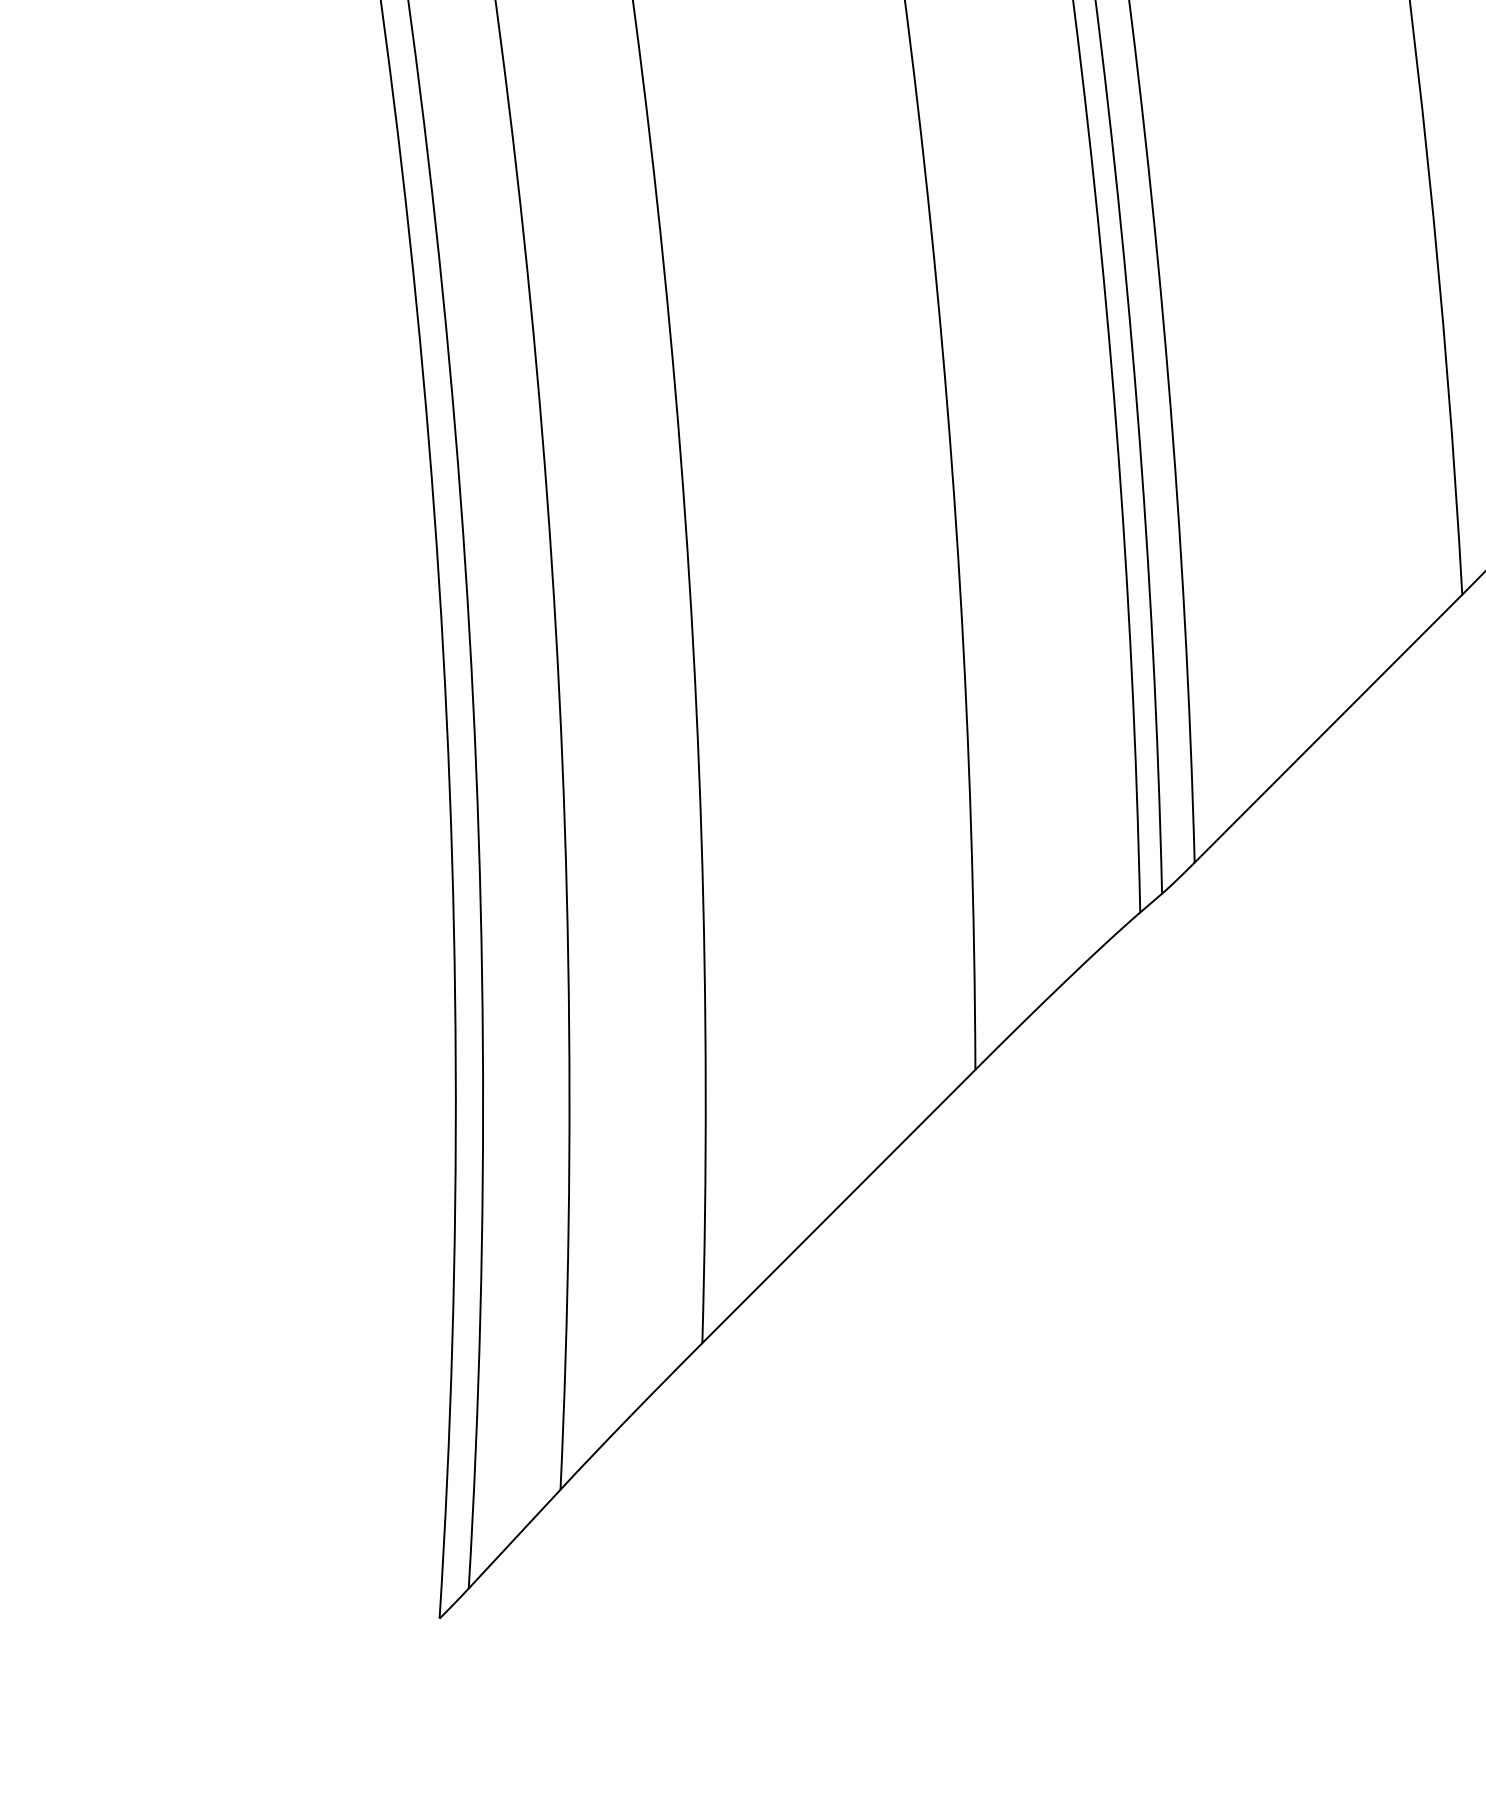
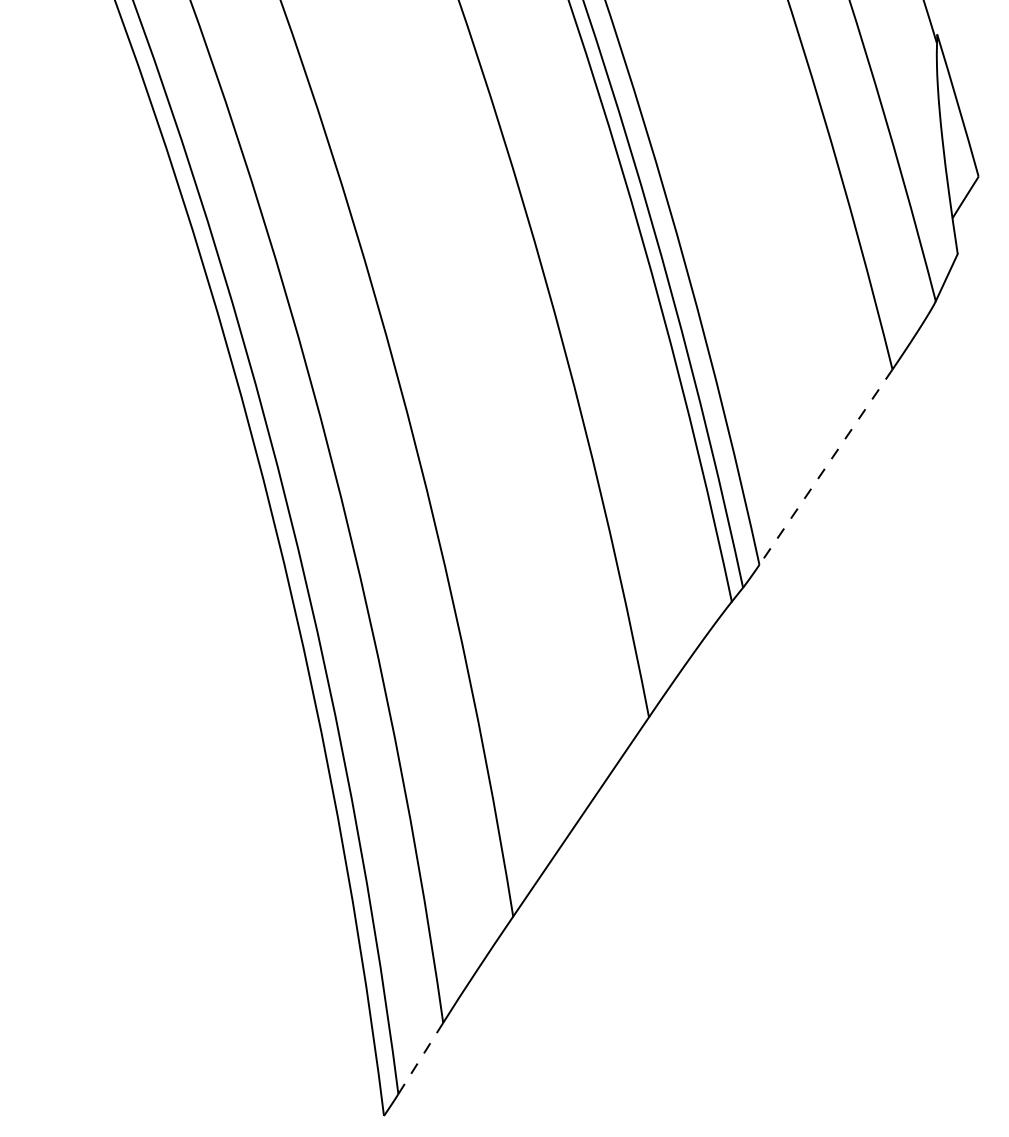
line: (1327, 728) -> (825, 467), solid -> dashed
line: (514, 1539) -> (420, 1058), solid -> dashed

